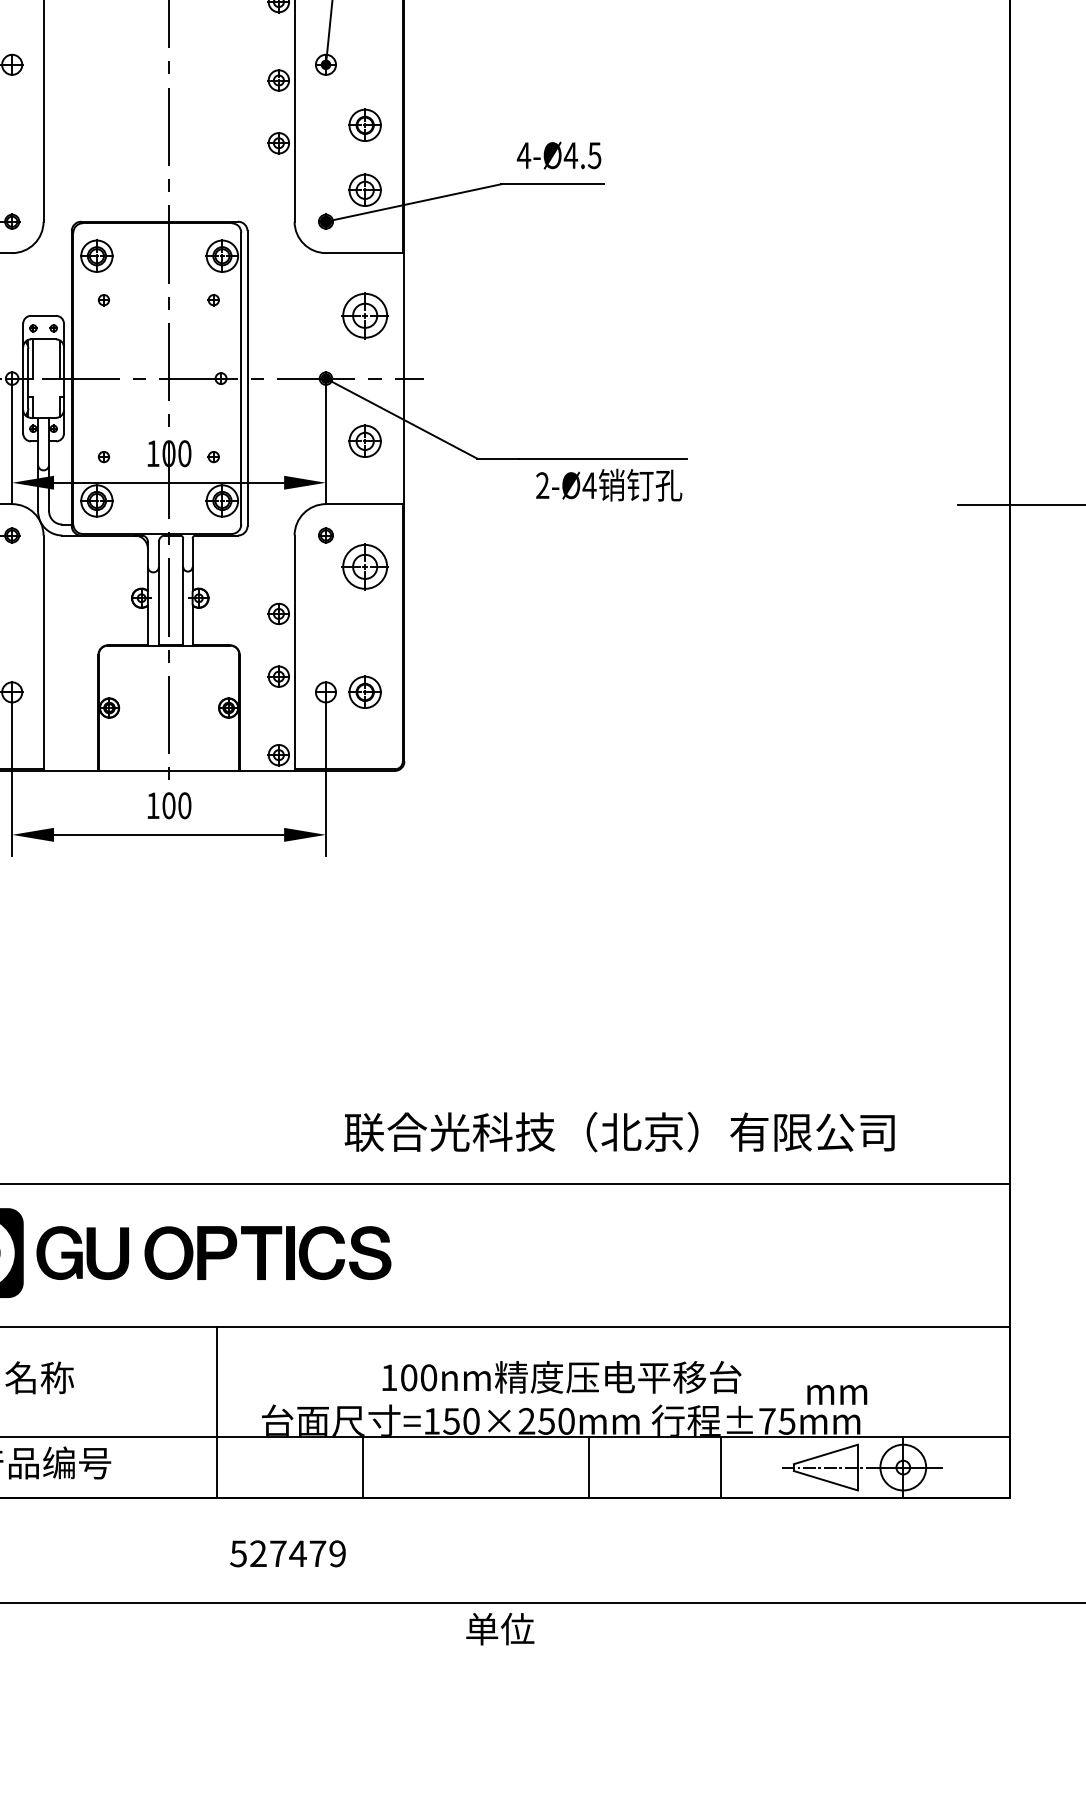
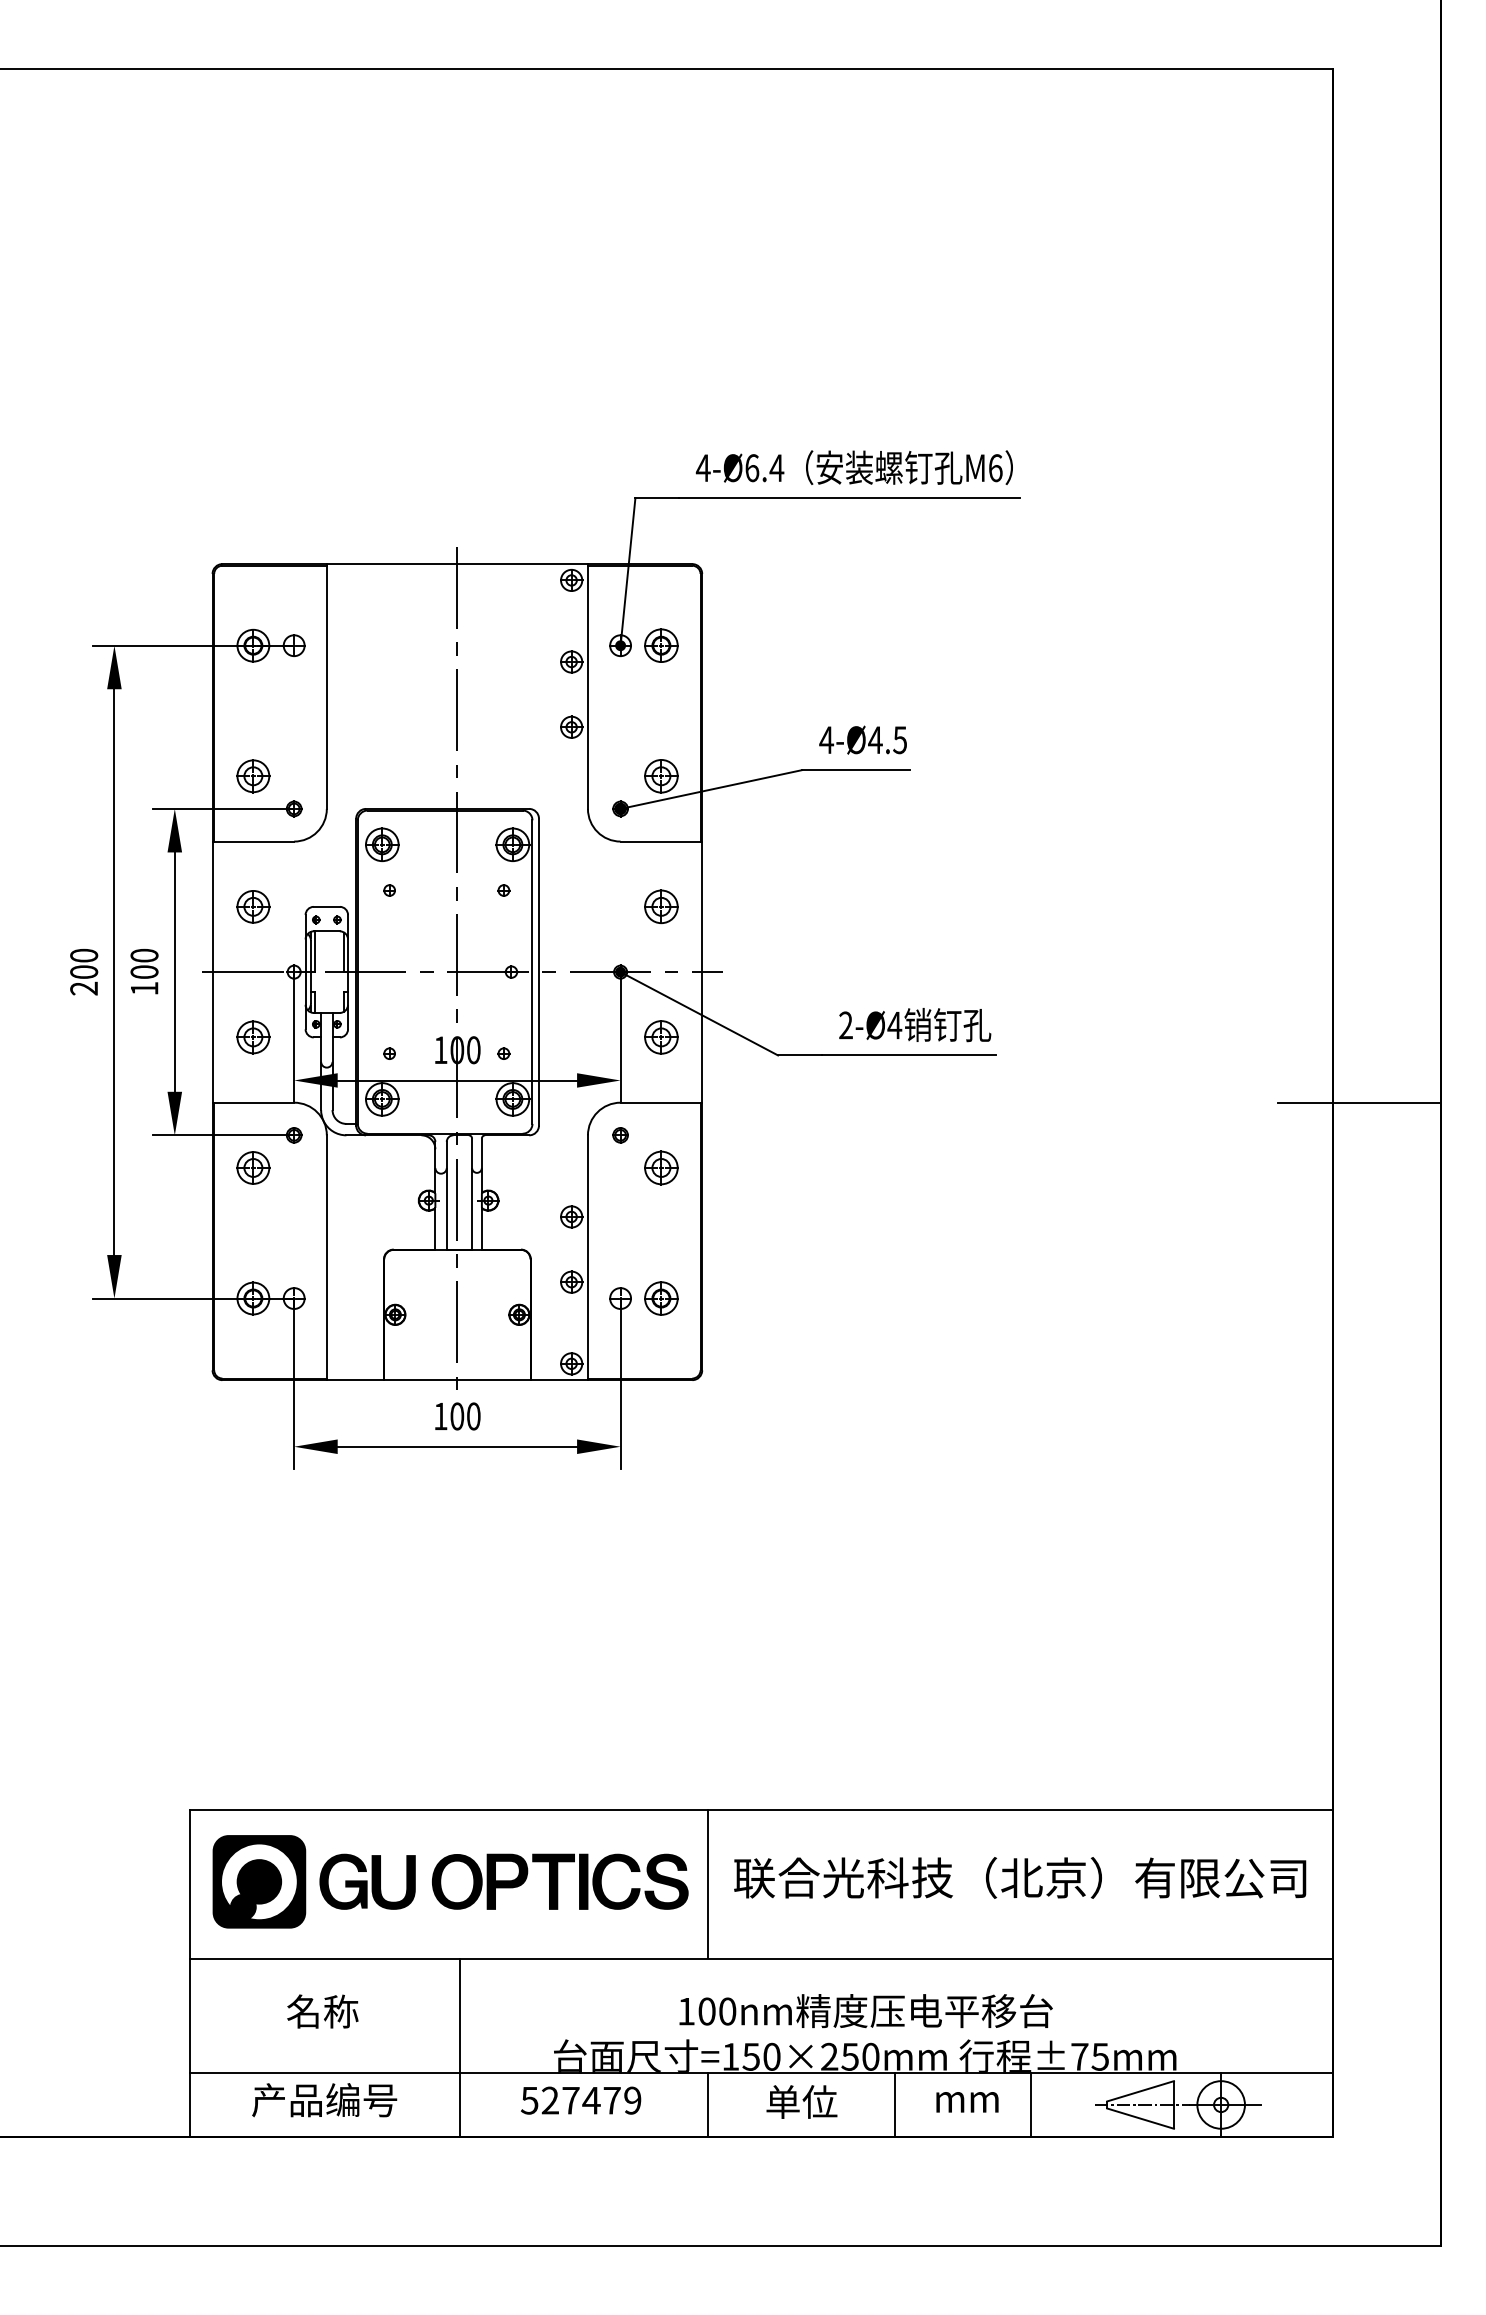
part: (365, 125) -> (661, 645), moved
part: (365, 315) -> (661, 906), size x0.71
text: (609, 485) -> (915, 1025), moved
part: (365, 566) -> (661, 1167), size x0.71
text: (620, 1131) -> (1020, 1877), moved
line: (410, 1254) -> (708, 1883), added
text: (837, 1395) -> (967, 2102), moved
line: (217, 1412) -> (459, 2047), moved
line: (363, 1467) -> (708, 2104), moved
text: (288, 1553) -> (581, 2100), moved
text: (499, 1628) -> (801, 2101), moved

